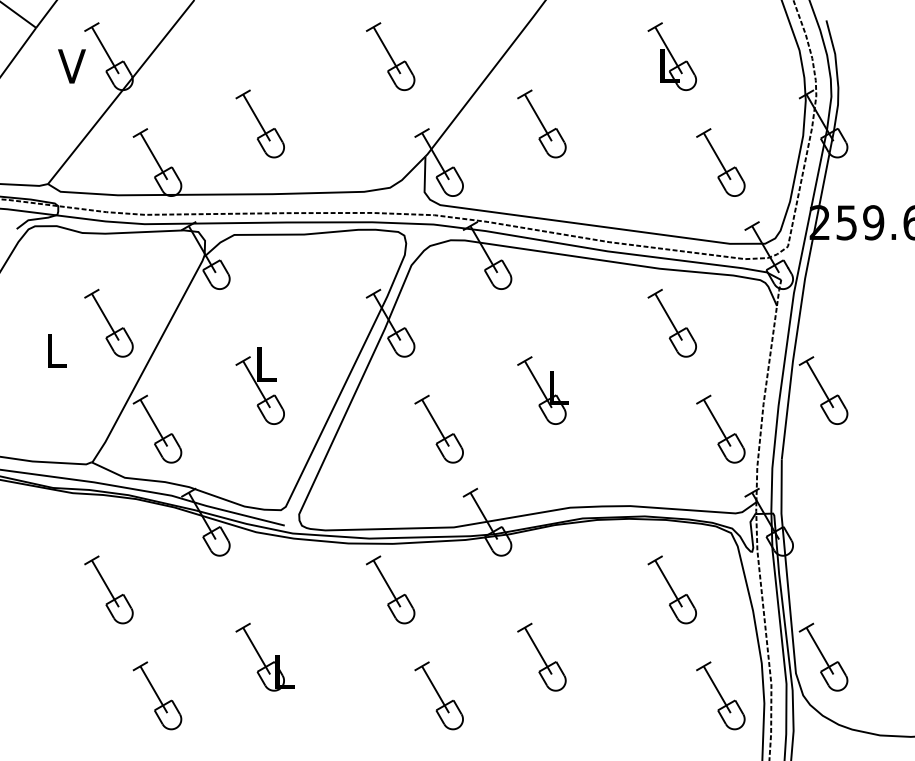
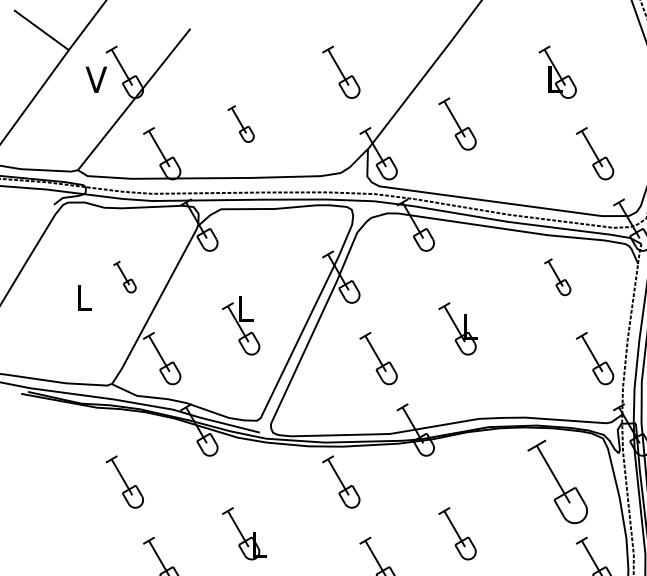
part: (259, 123) -> (240, 123), size x0.7
part: (108, 322) -> (124, 276), size x0.6
part: (671, 323) -> (557, 277), size x0.7
part: (671, 589) -> (557, 481), size x1.6

